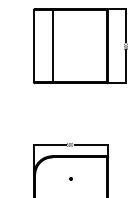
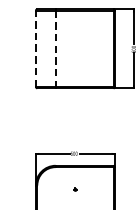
line: (33, 46) -> (35, 49), solid -> dashed
line: (52, 46) -> (55, 49), solid -> dashed

